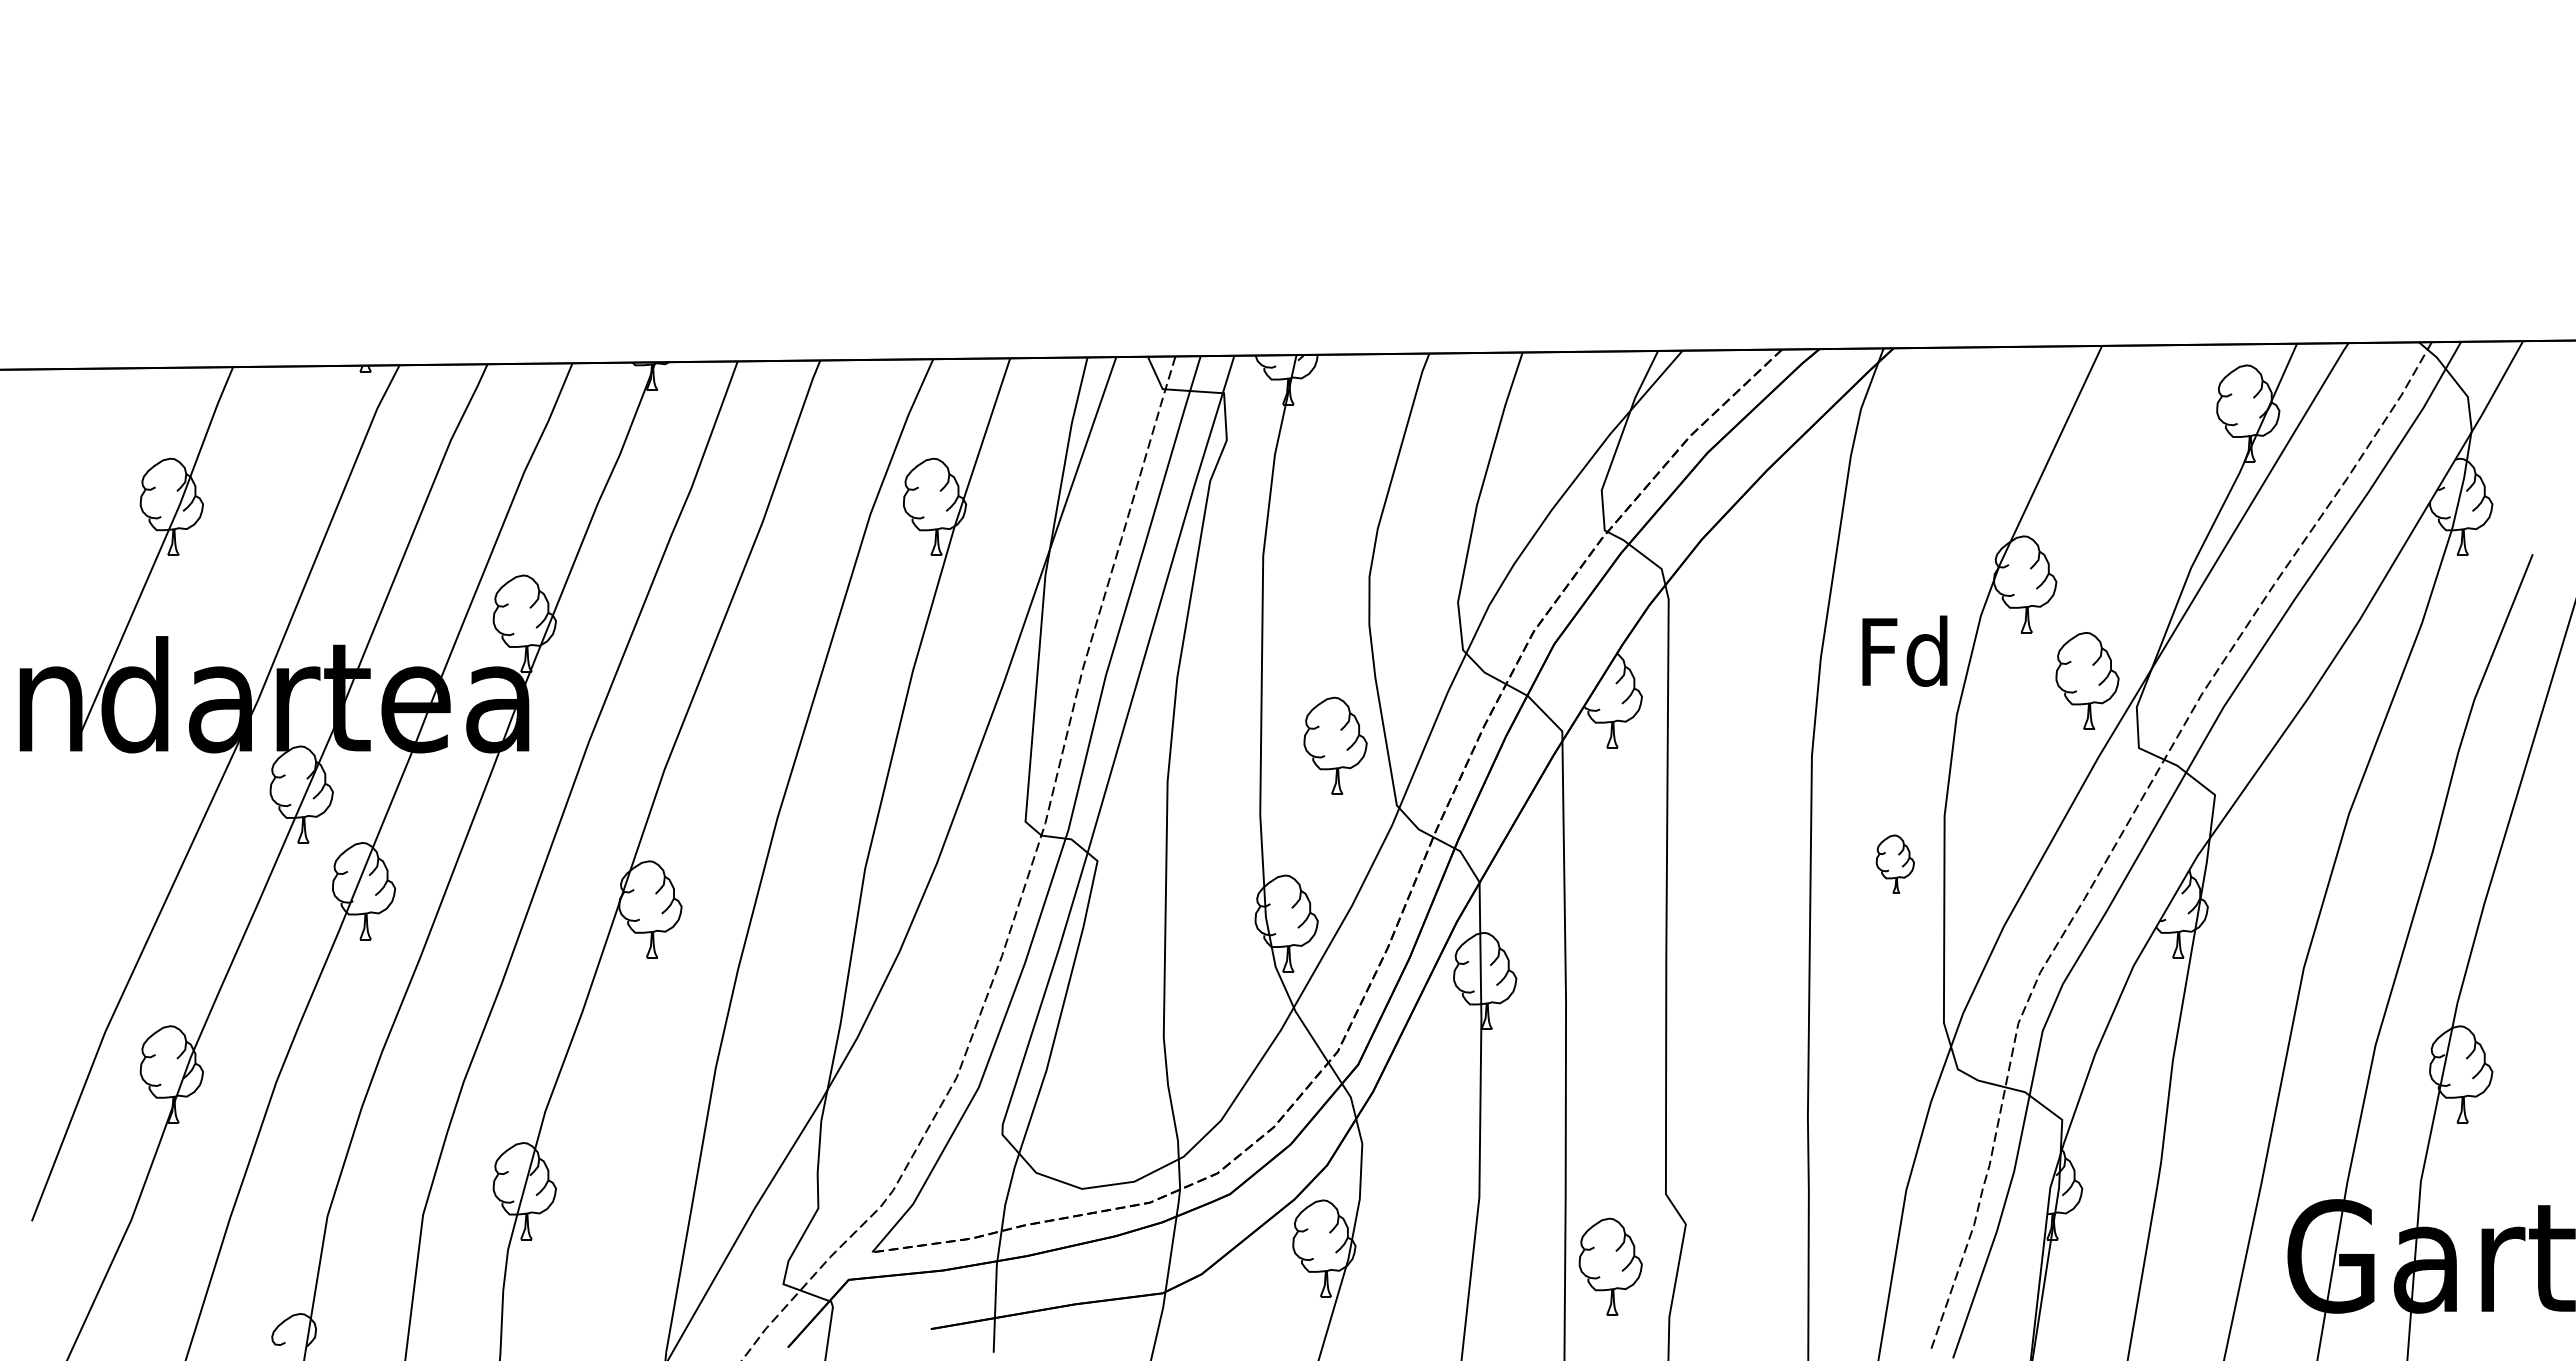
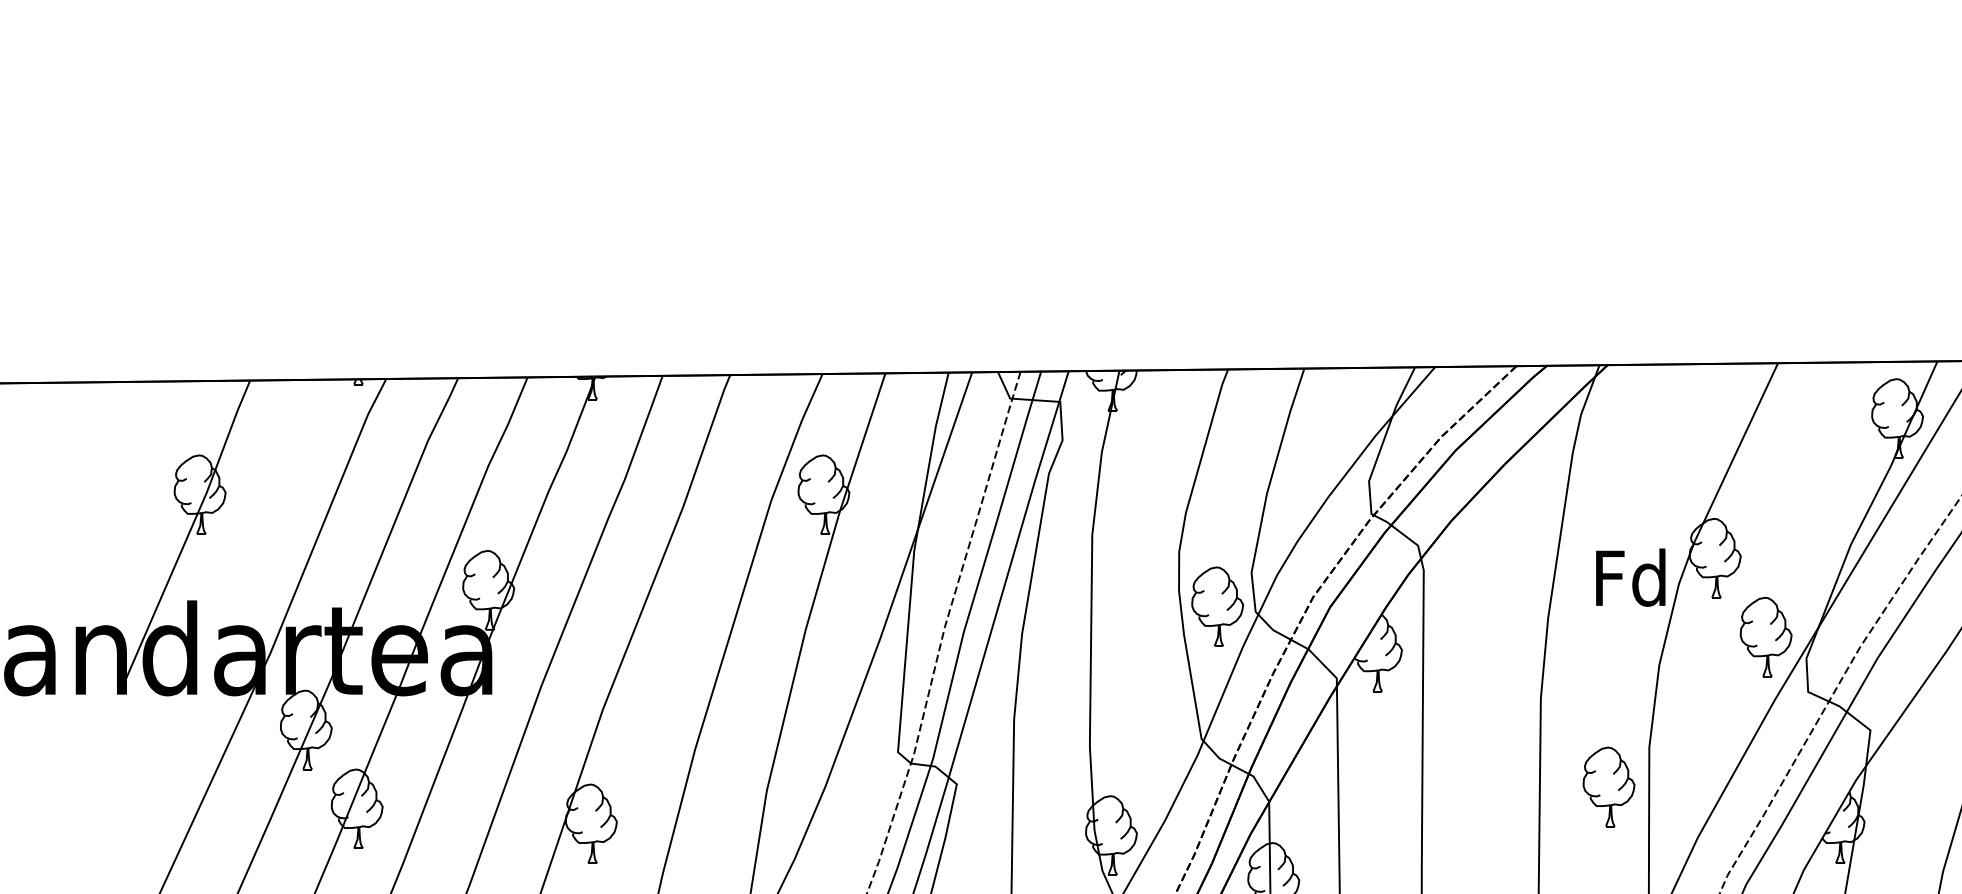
text: (1904, 650) -> (1630, 577), moved
part: (1335, 745) -> (1217, 606), moved
part: (1895, 864) -> (1609, 787), size x1.67

